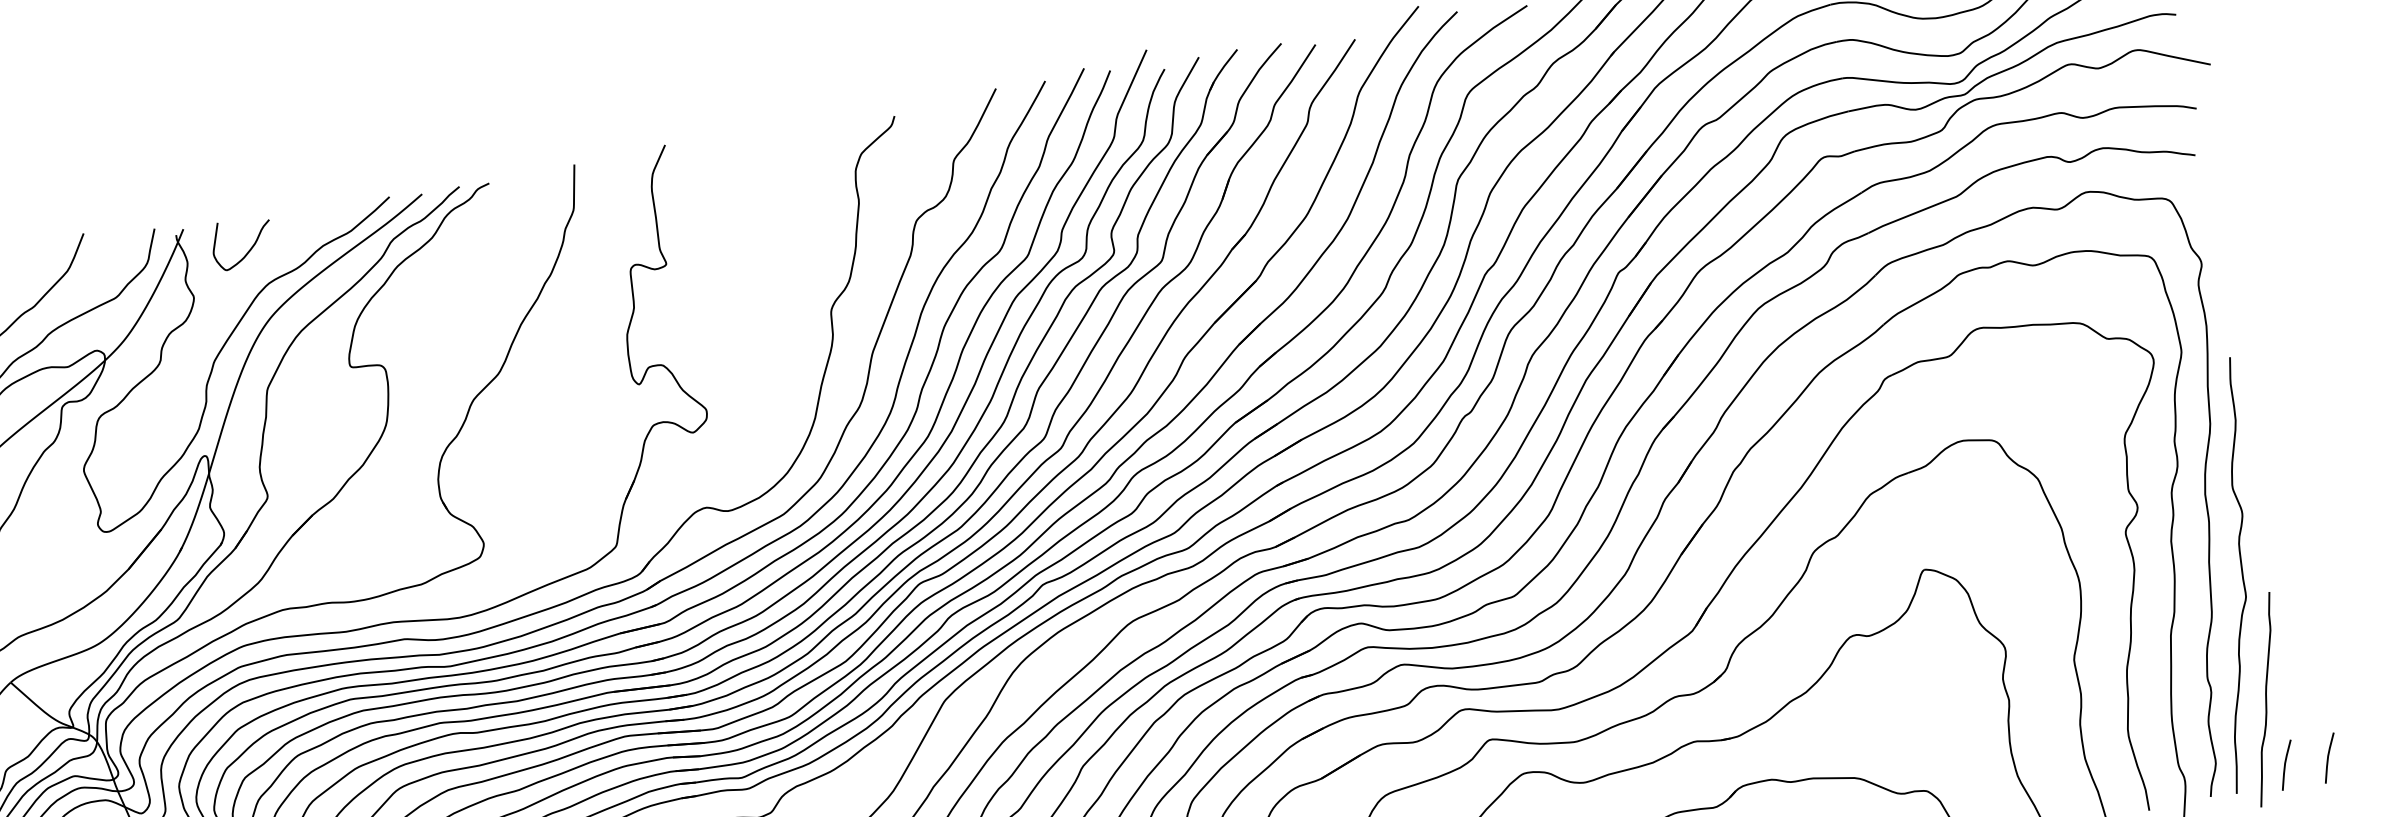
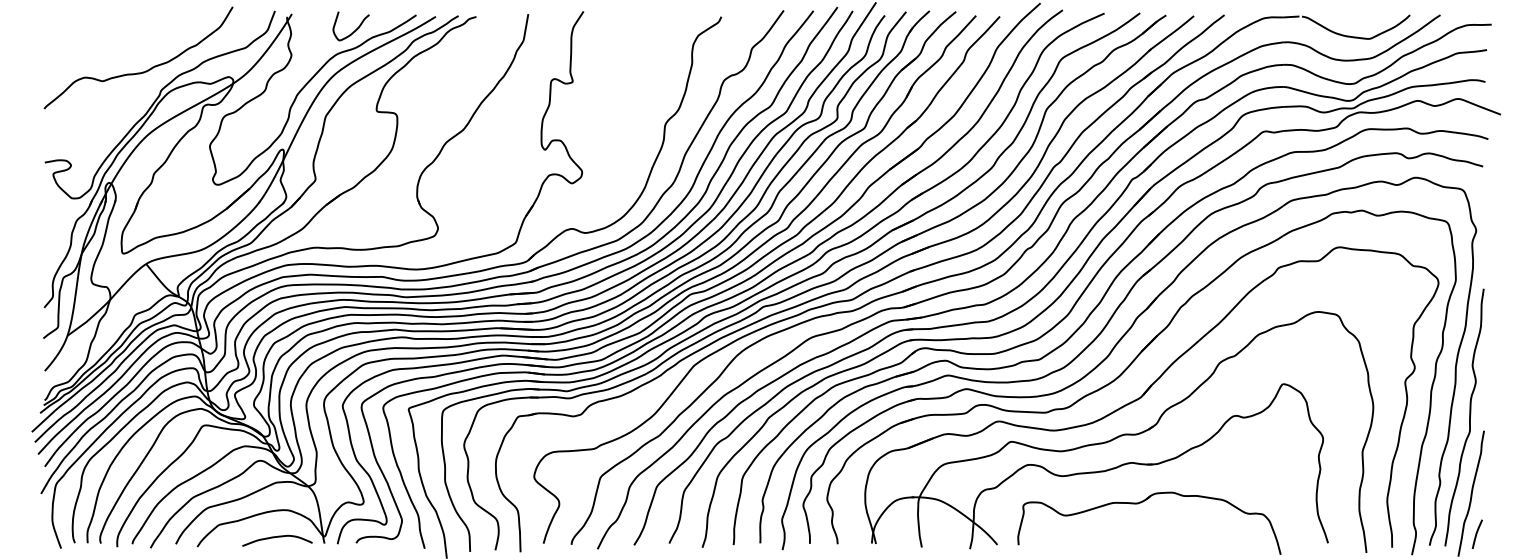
curve: (248, 249) -> (354, 30), moved
line: (2328, 758) -> (1502, 534), removed

